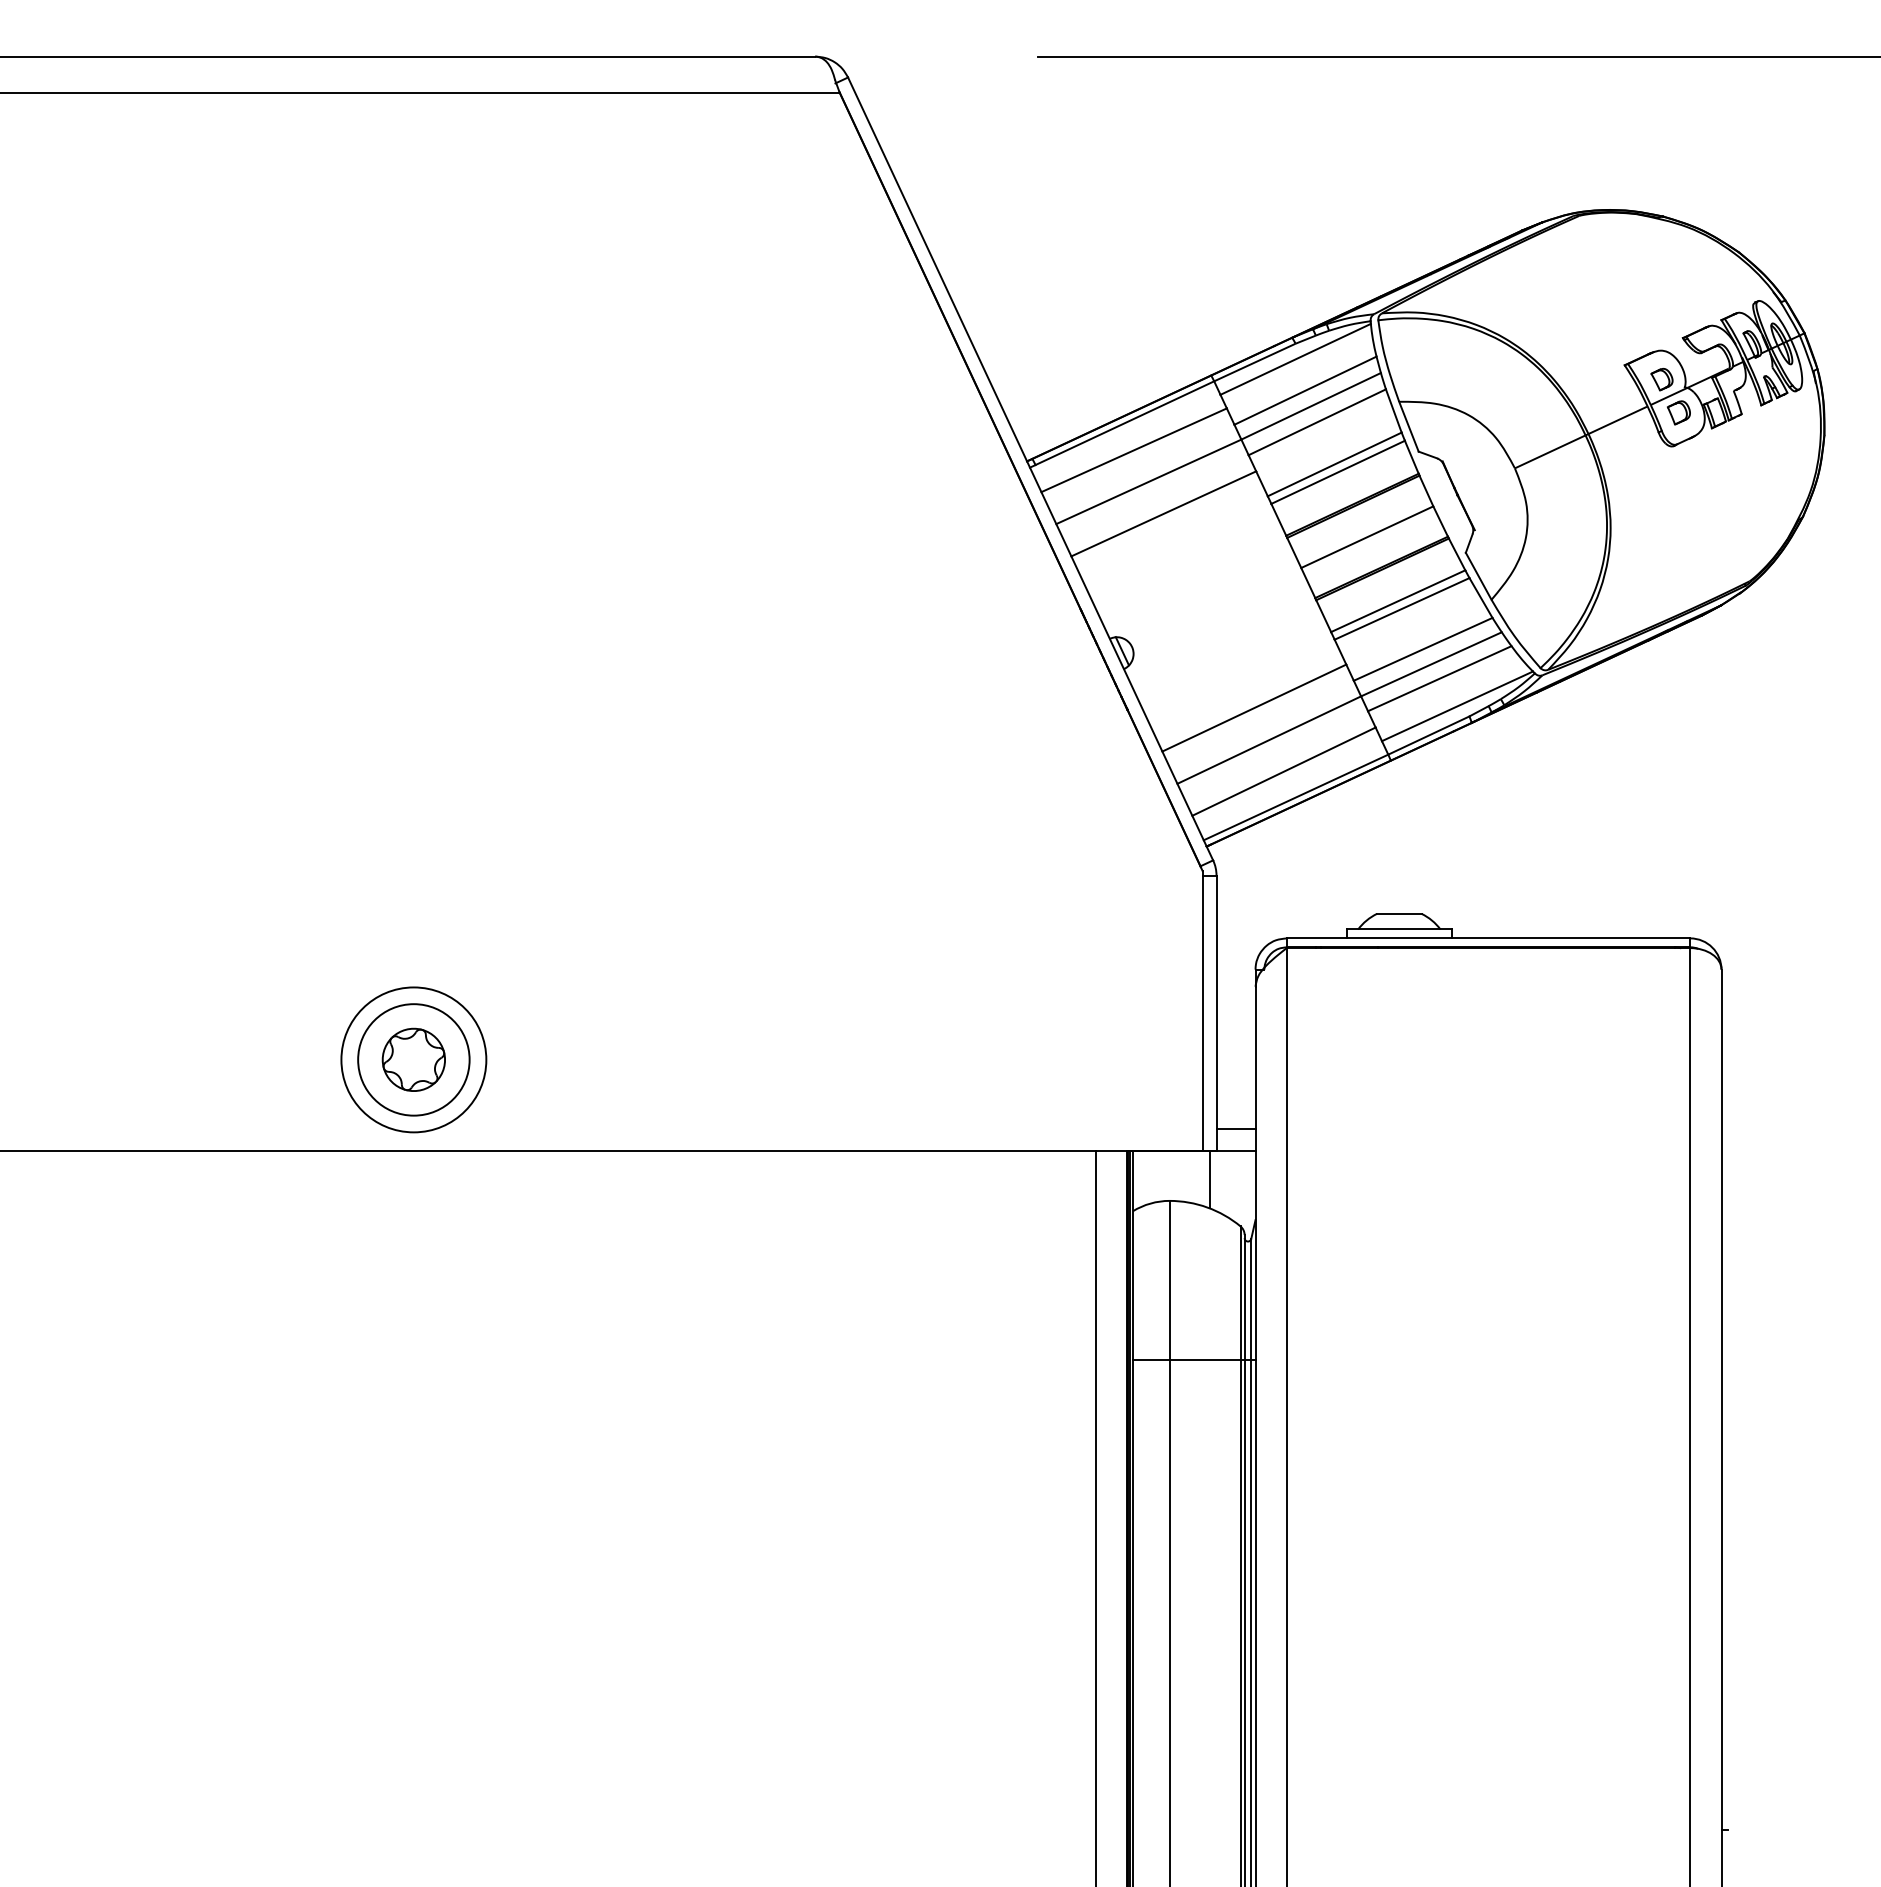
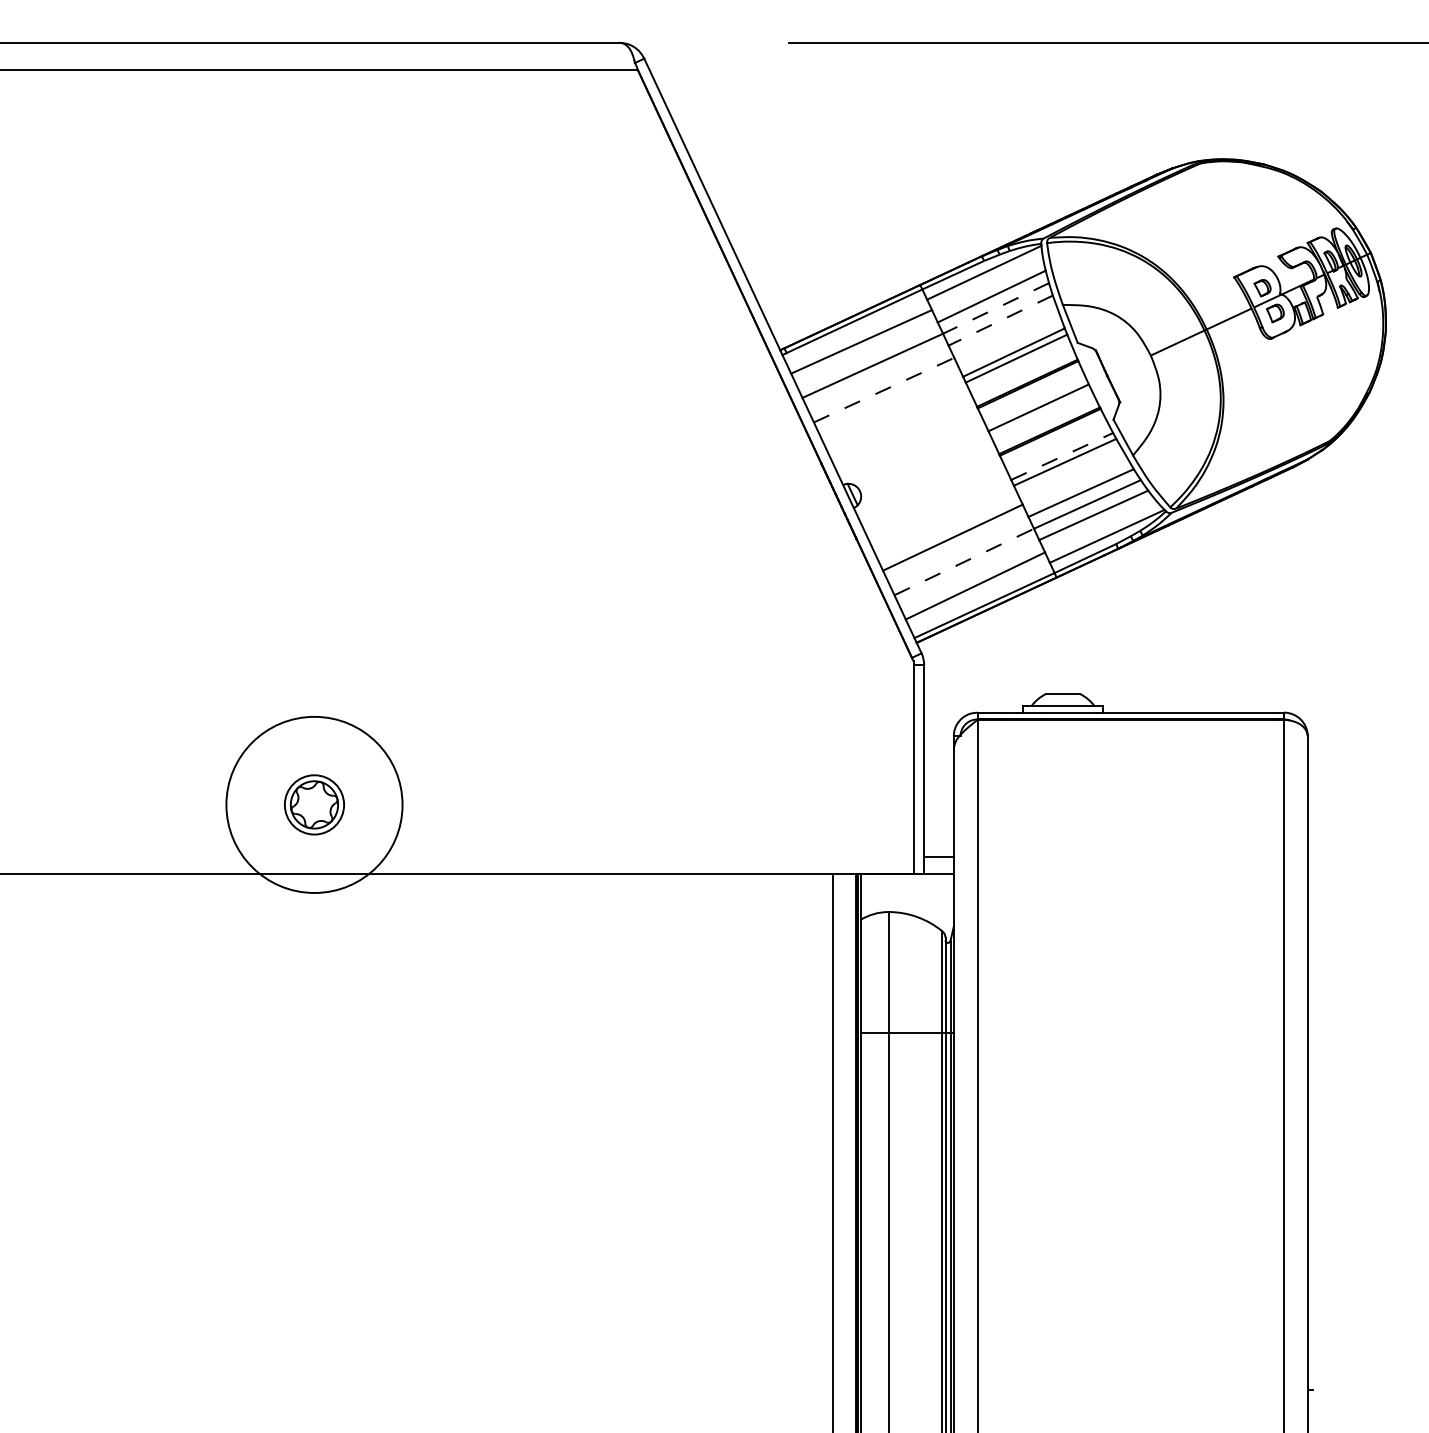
line: (1310, 406) -> (995, 308), solid -> dashed
line: (1316, 422) -> (1000, 320), solid -> dashed
line: (1163, 513) -> (883, 389), solid -> dashed
line: (1398, 601) -> (1062, 456), solid -> dashed
line: (1269, 740) -> (964, 562), solid -> dashed
circle: (413, 1059) -> (314, 804), size x0.7
circle: (413, 1059) -> (314, 804), size x1.6
line: (1209, 1179) -> (918, 895), removed

